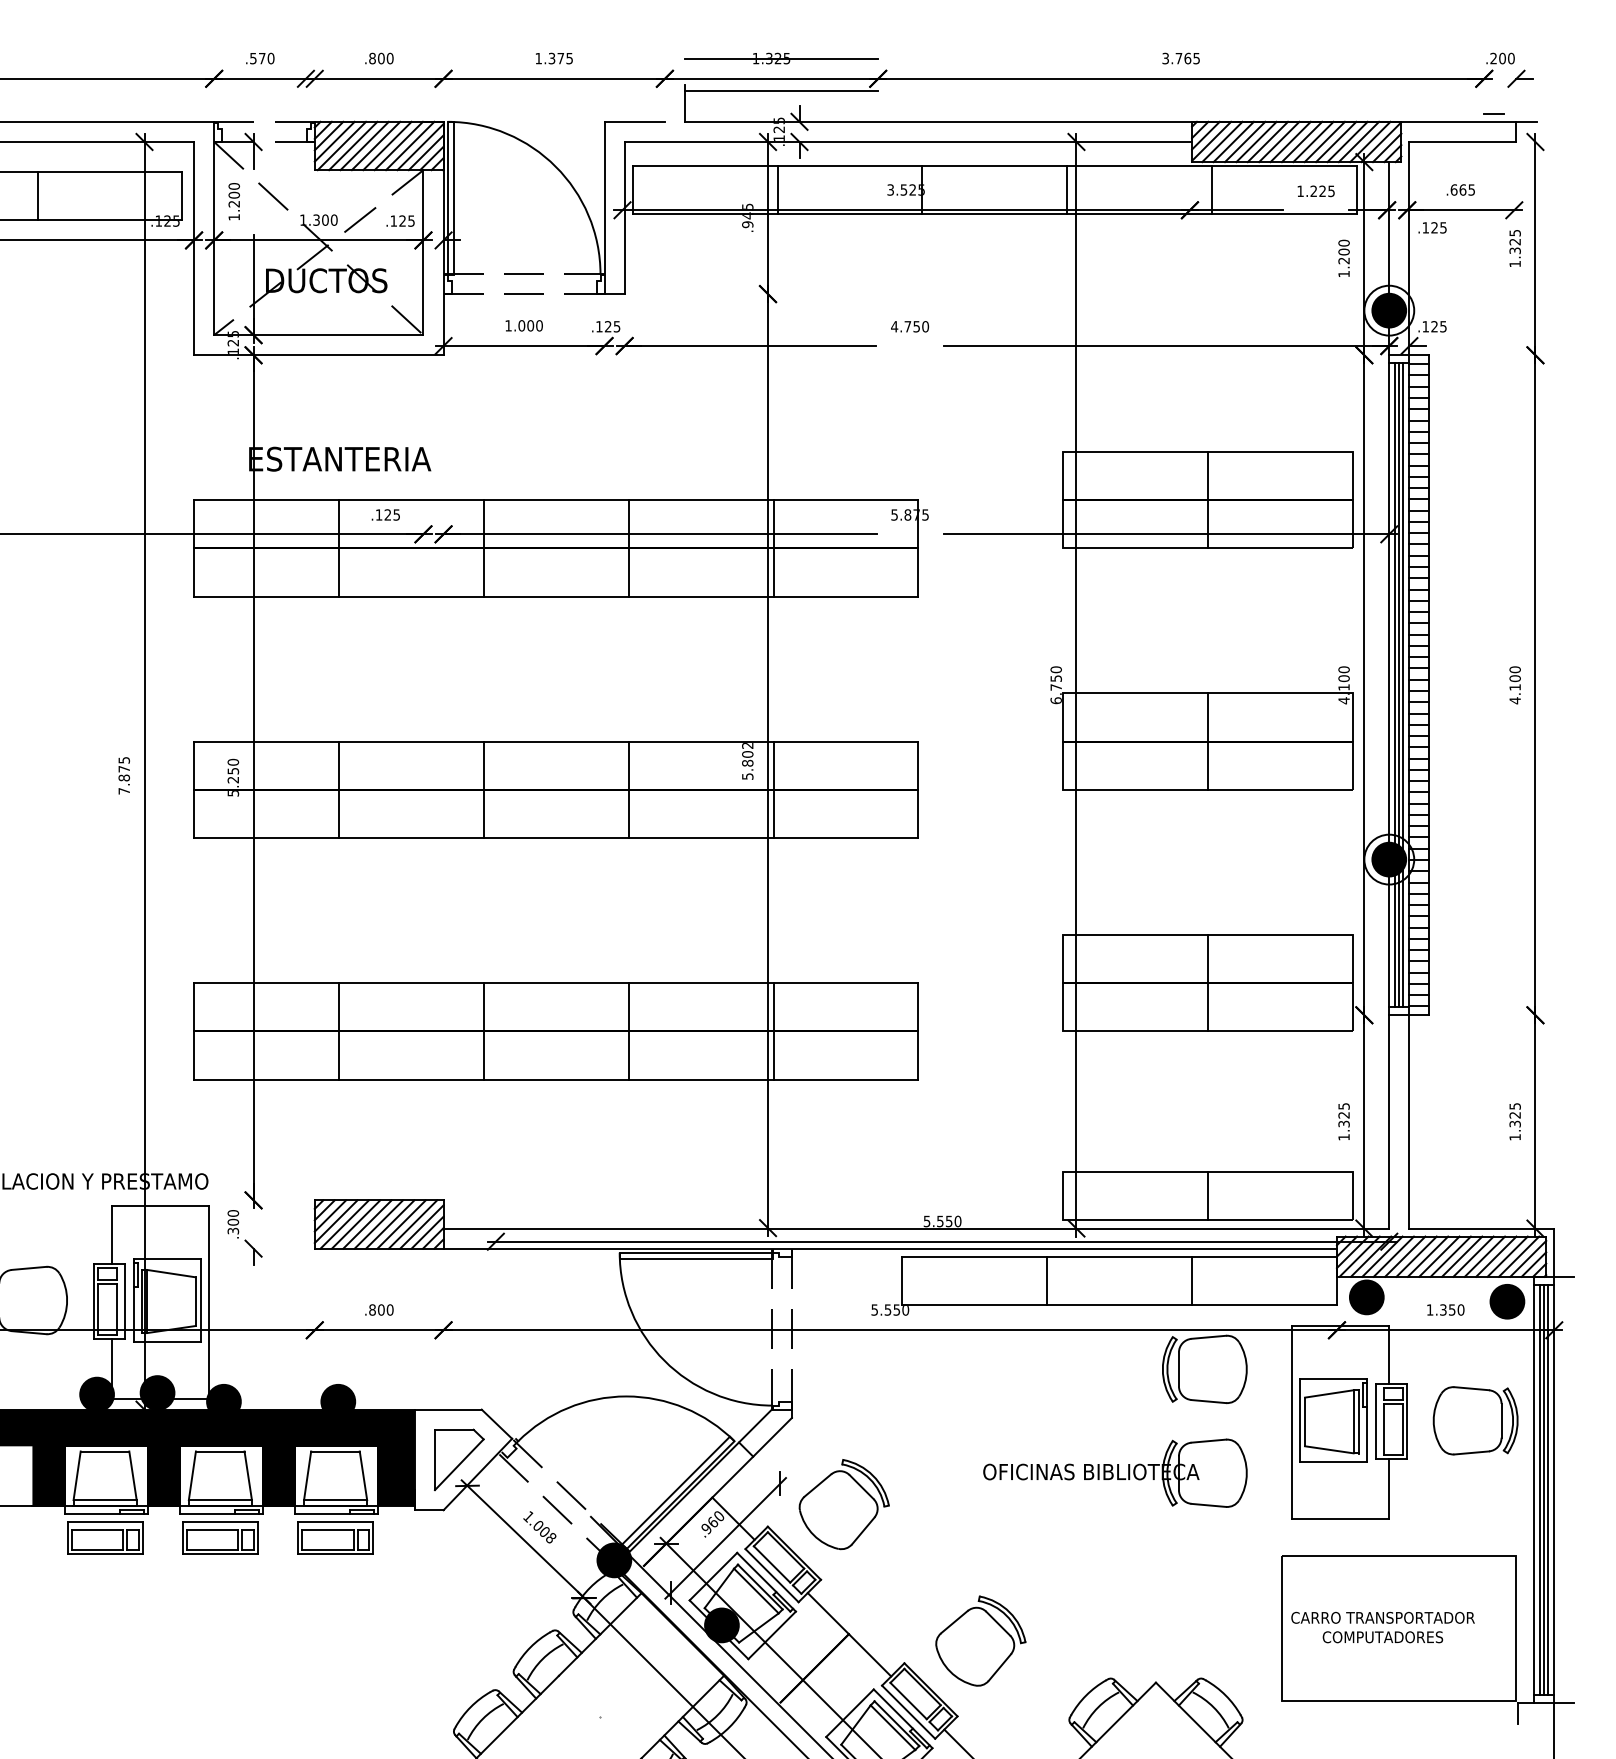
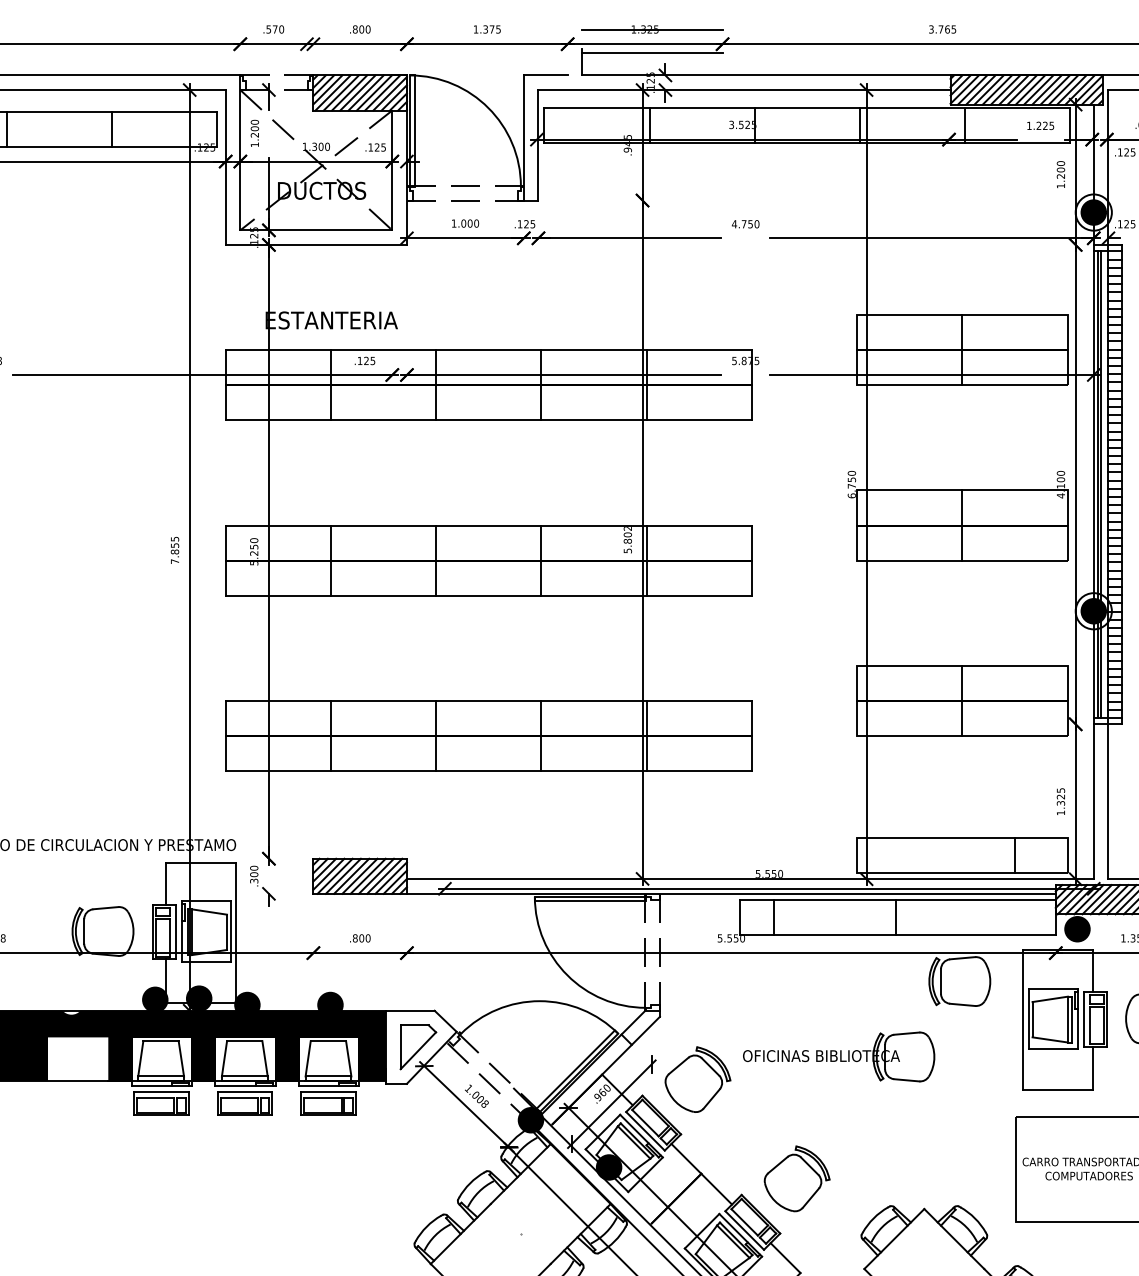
line: (1403, 685) -> (1104, 484), removed
text: (123, 769) -> (174, 545), 7.875 -> 7.855
line: (1208, 1196) -> (1014, 855), moved
line: (1047, 1280) -> (774, 916), moved
line: (1192, 1280) -> (896, 916), moved
part: (1115, 1472) -> (839, 1056), moved

